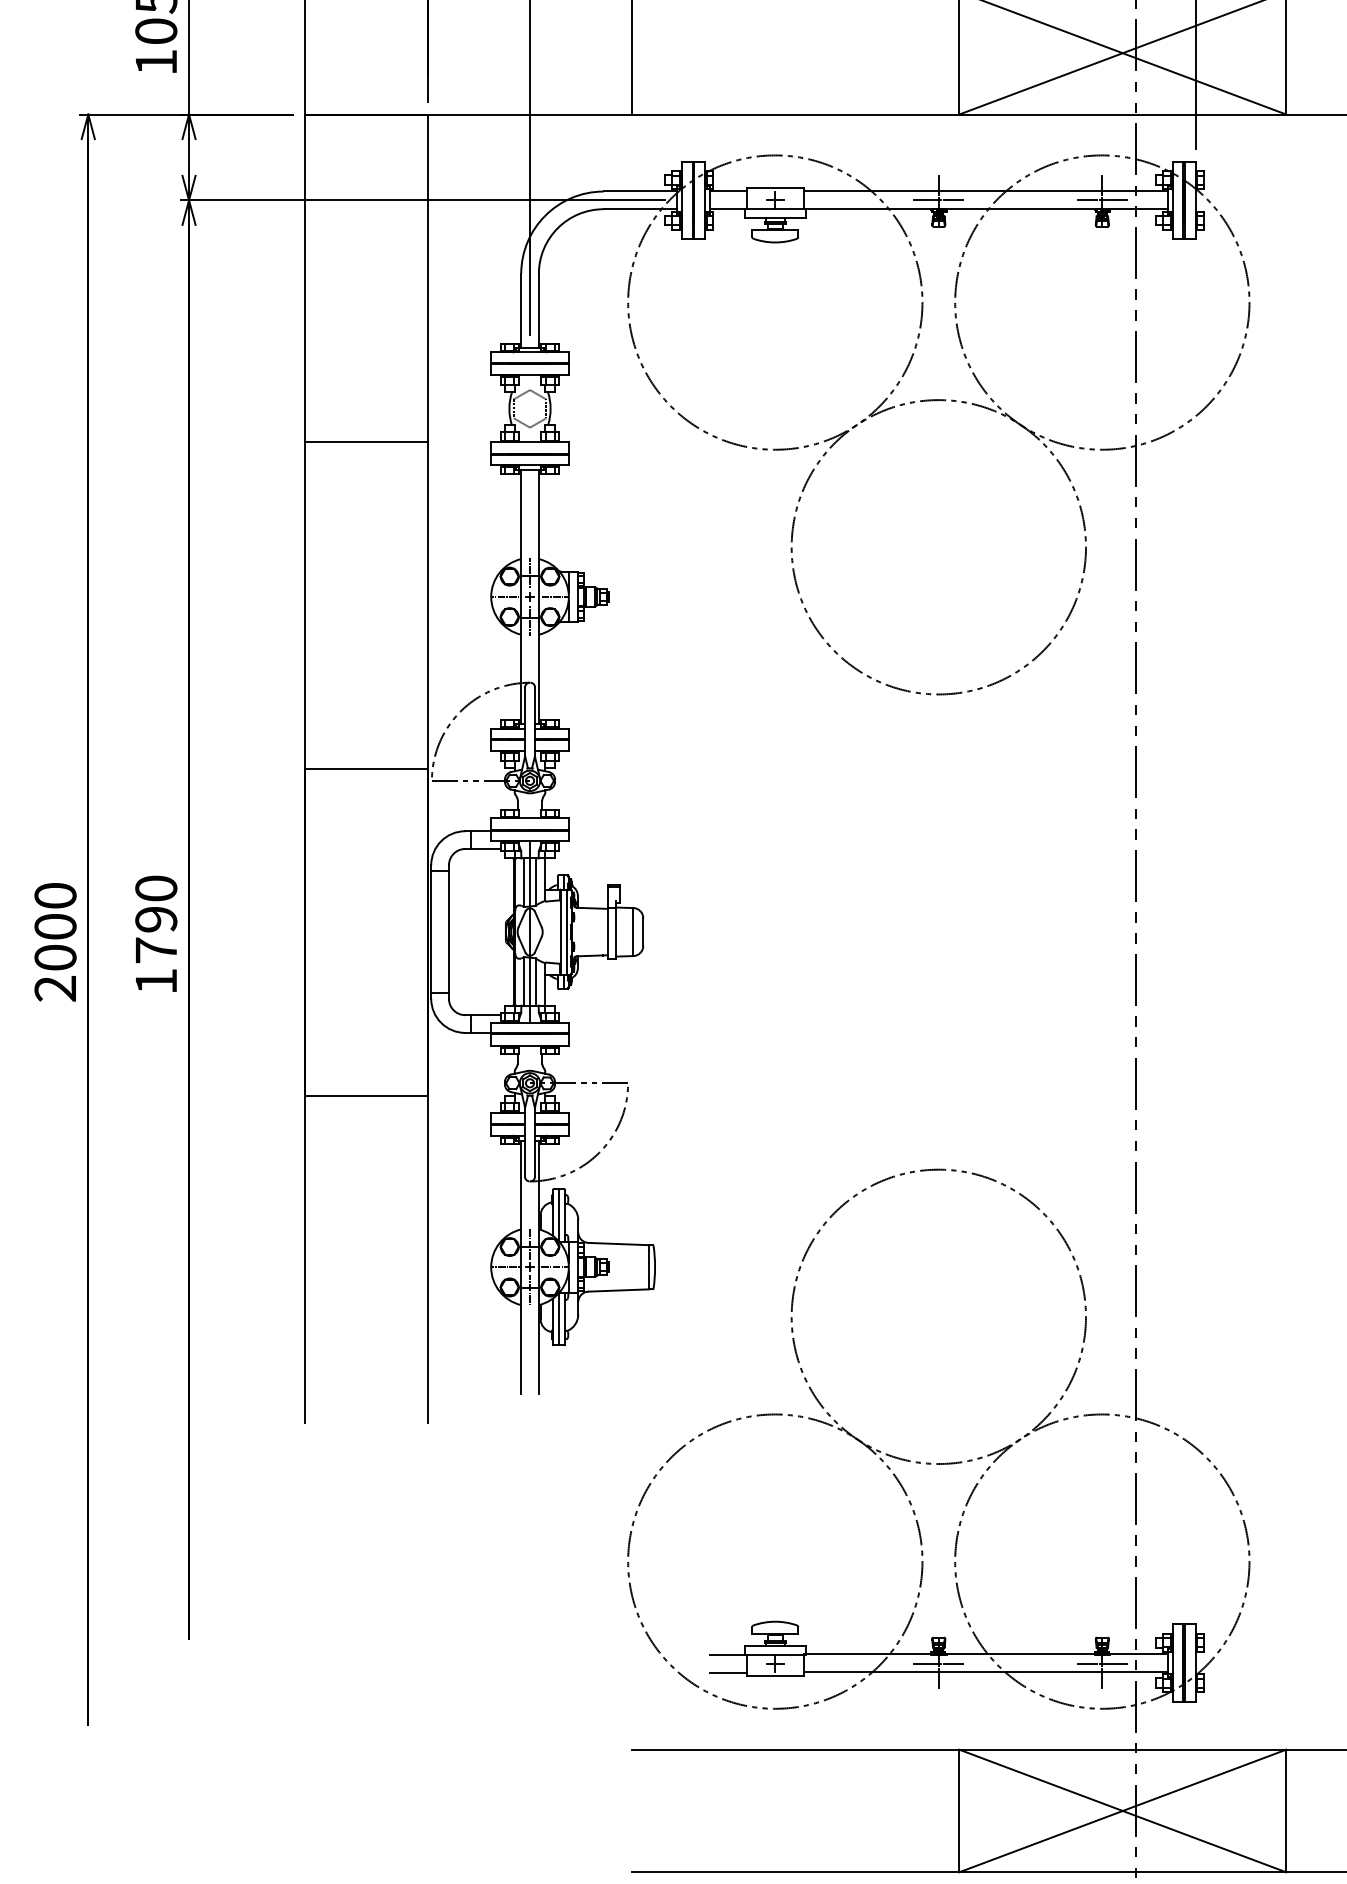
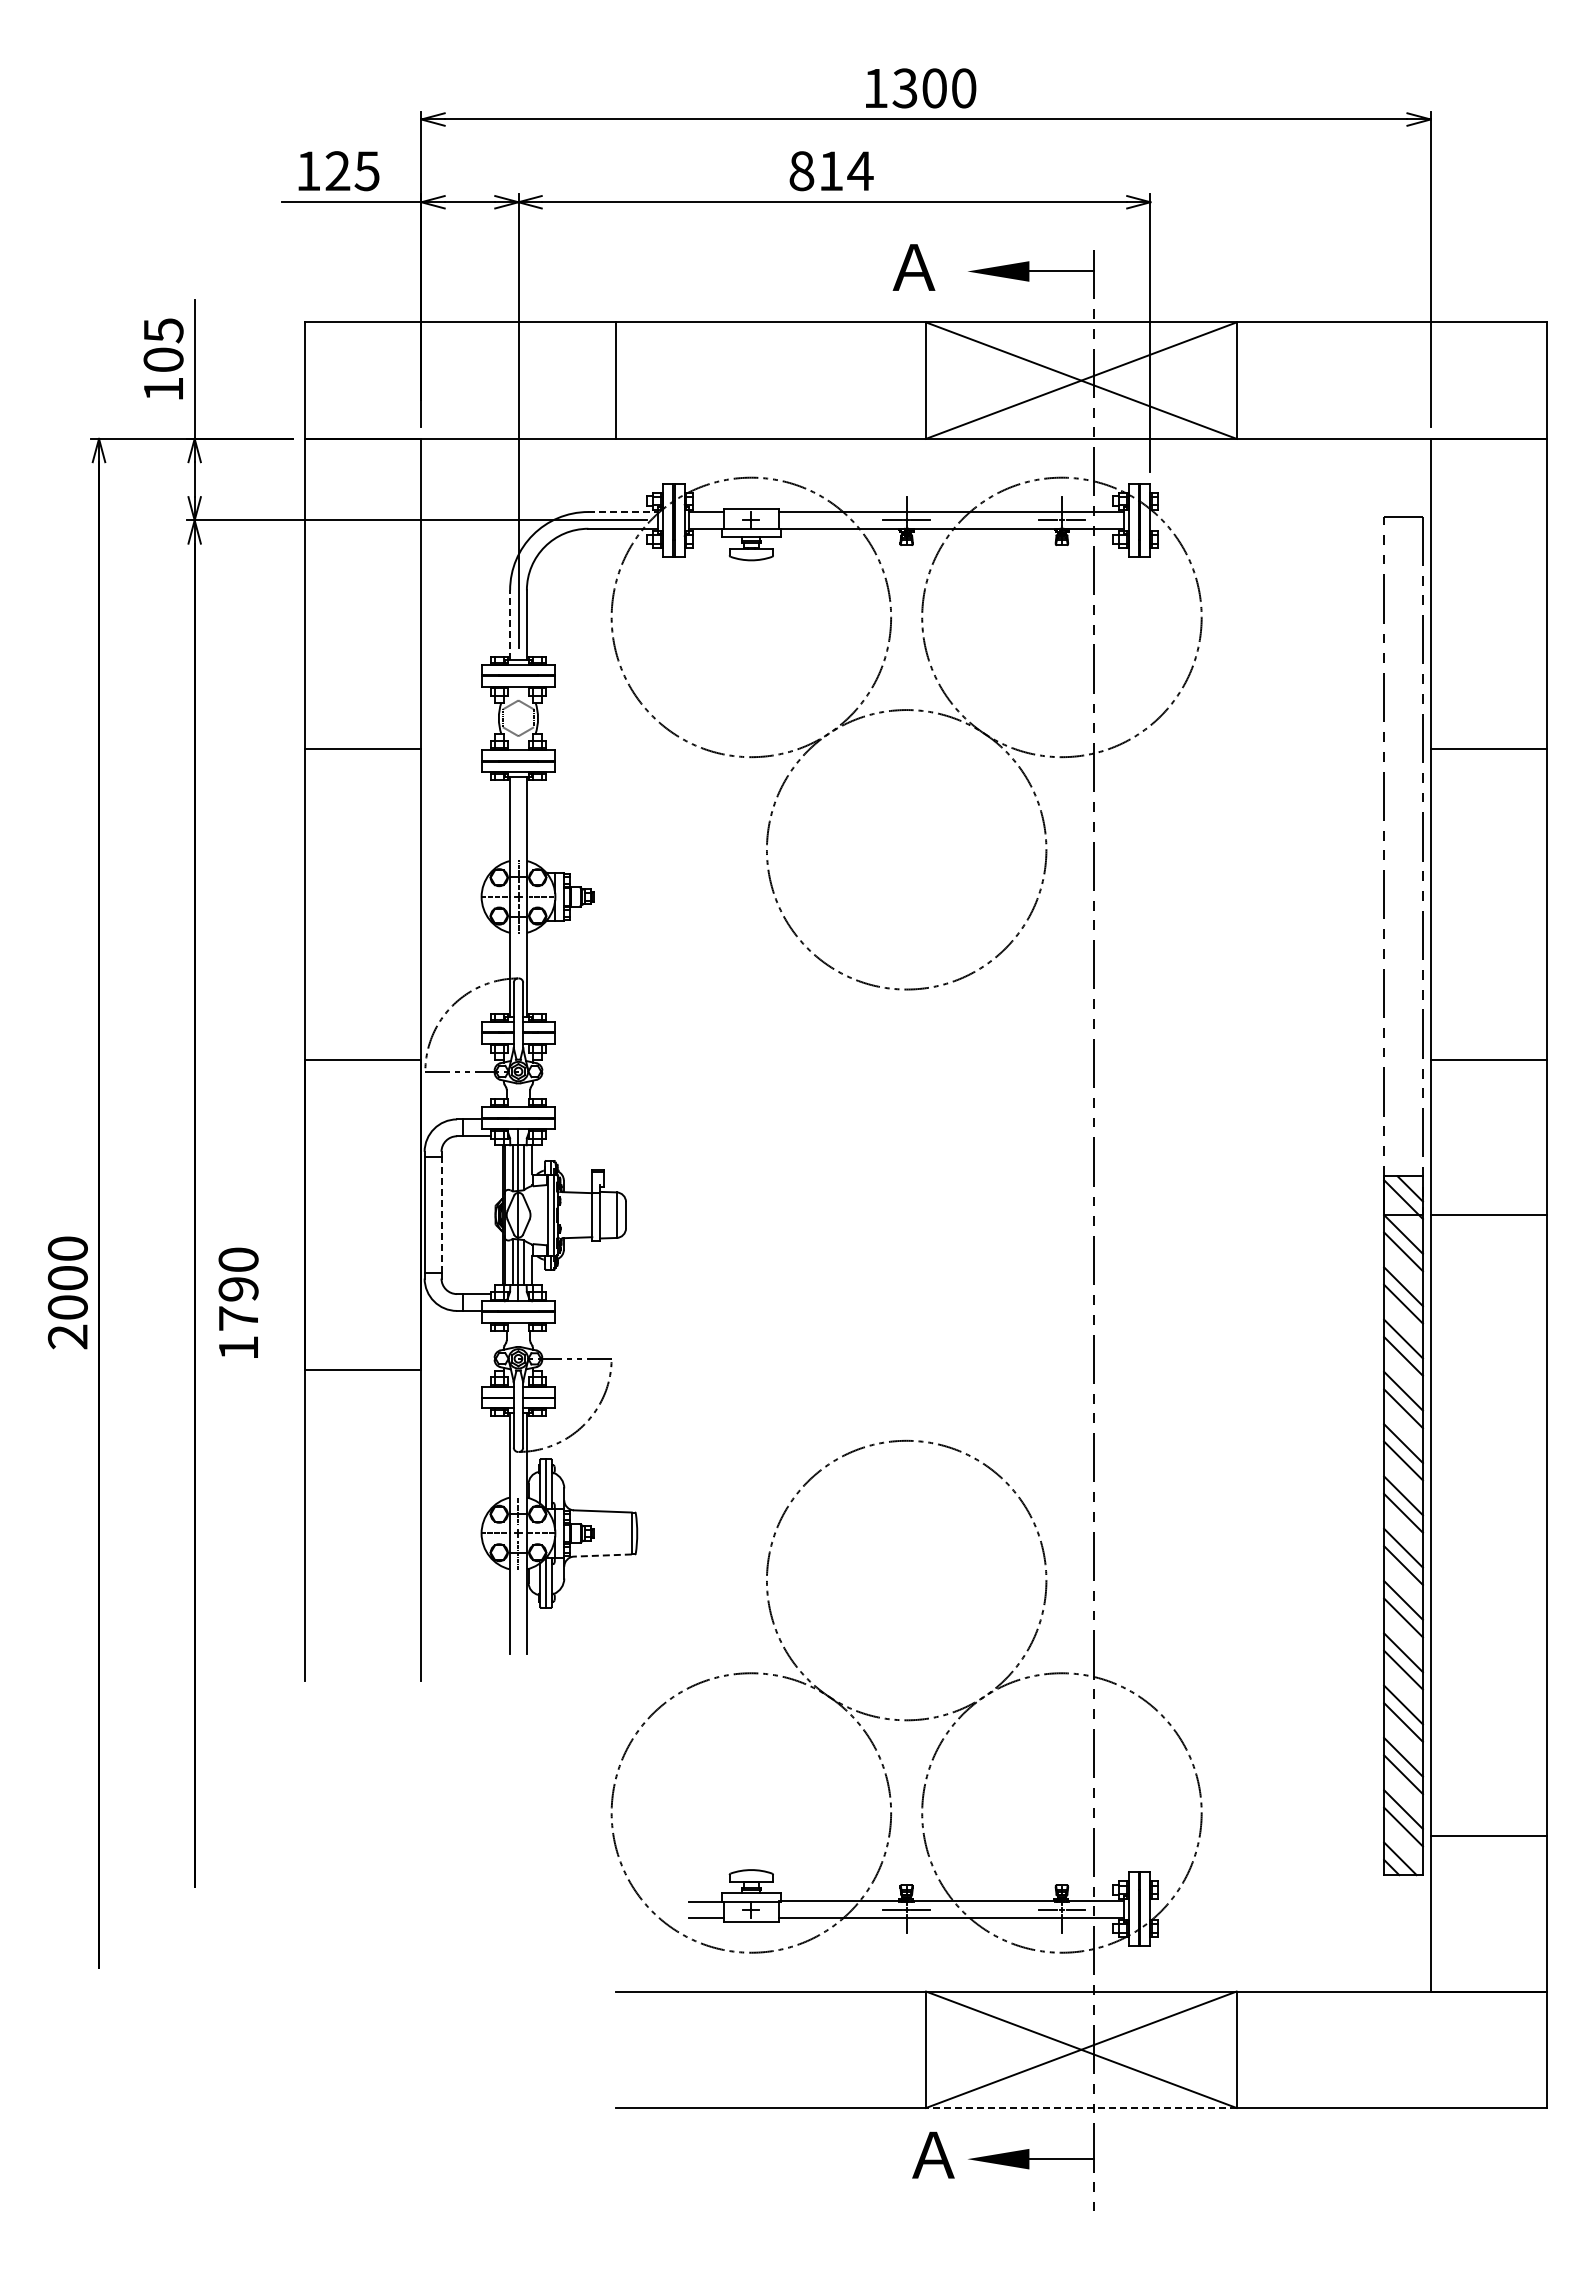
line: (640, 191) -> (623, 511), solid -> dashed
line: (521, 311) -> (510, 625), solid -> dashed
line: (448, 932) -> (441, 1215), solid -> dashed
text: (156, 933) -> (238, 1302), moved
text: (55, 941) -> (67, 1292), moved
line: (618, 1290) -> (602, 1555), solid -> dashed
line: (1121, 1872) -> (1080, 2108), solid -> dashed

